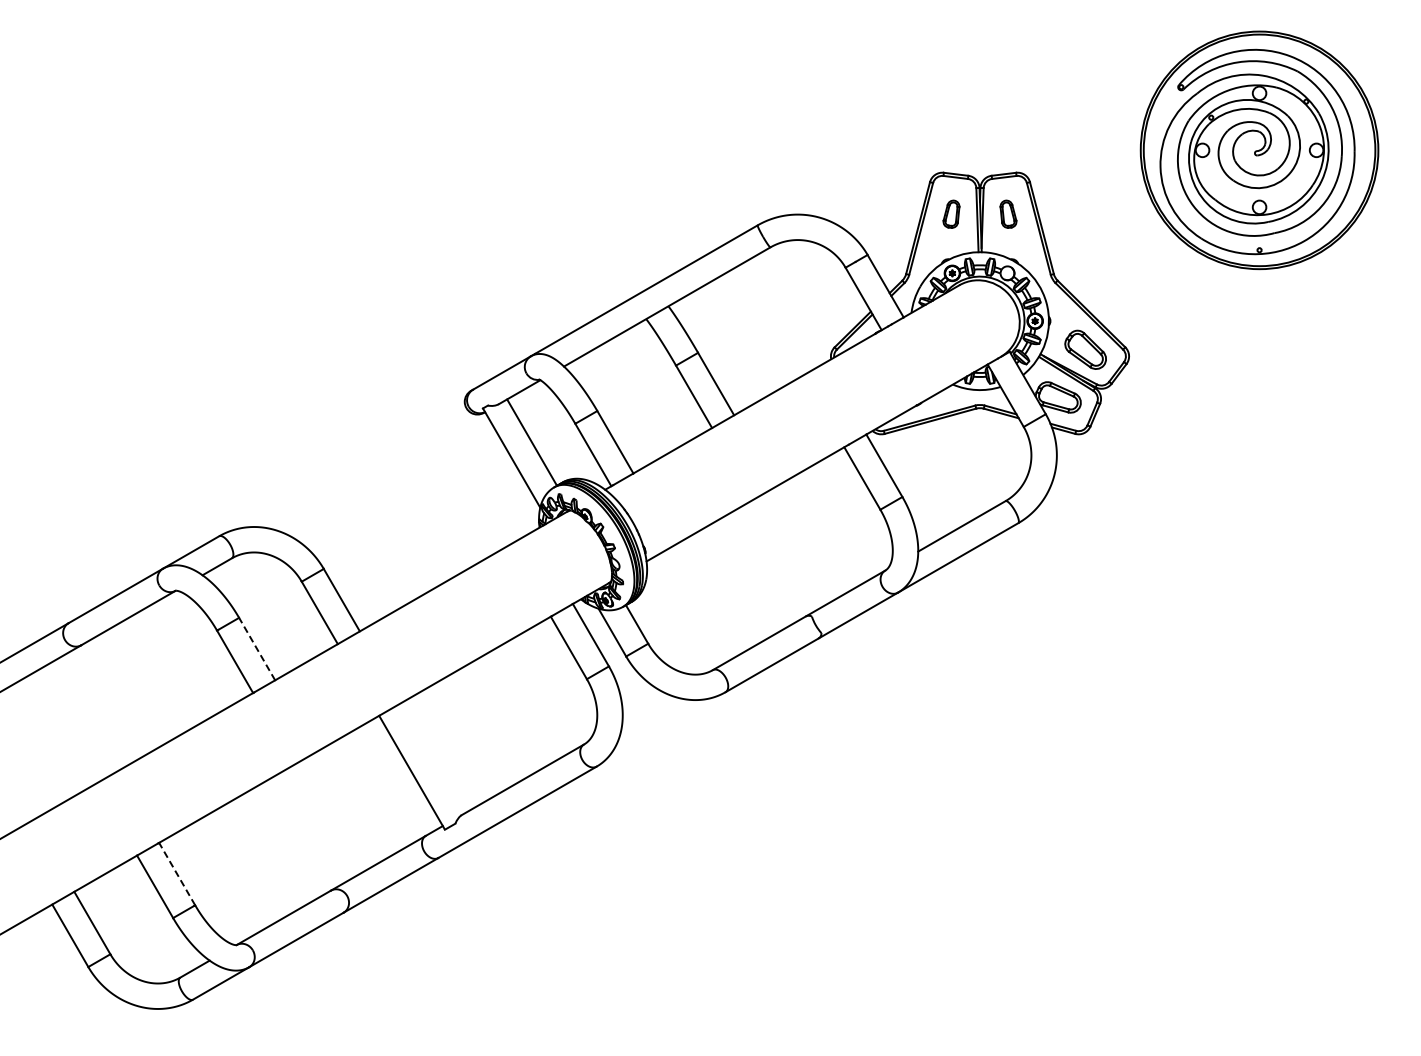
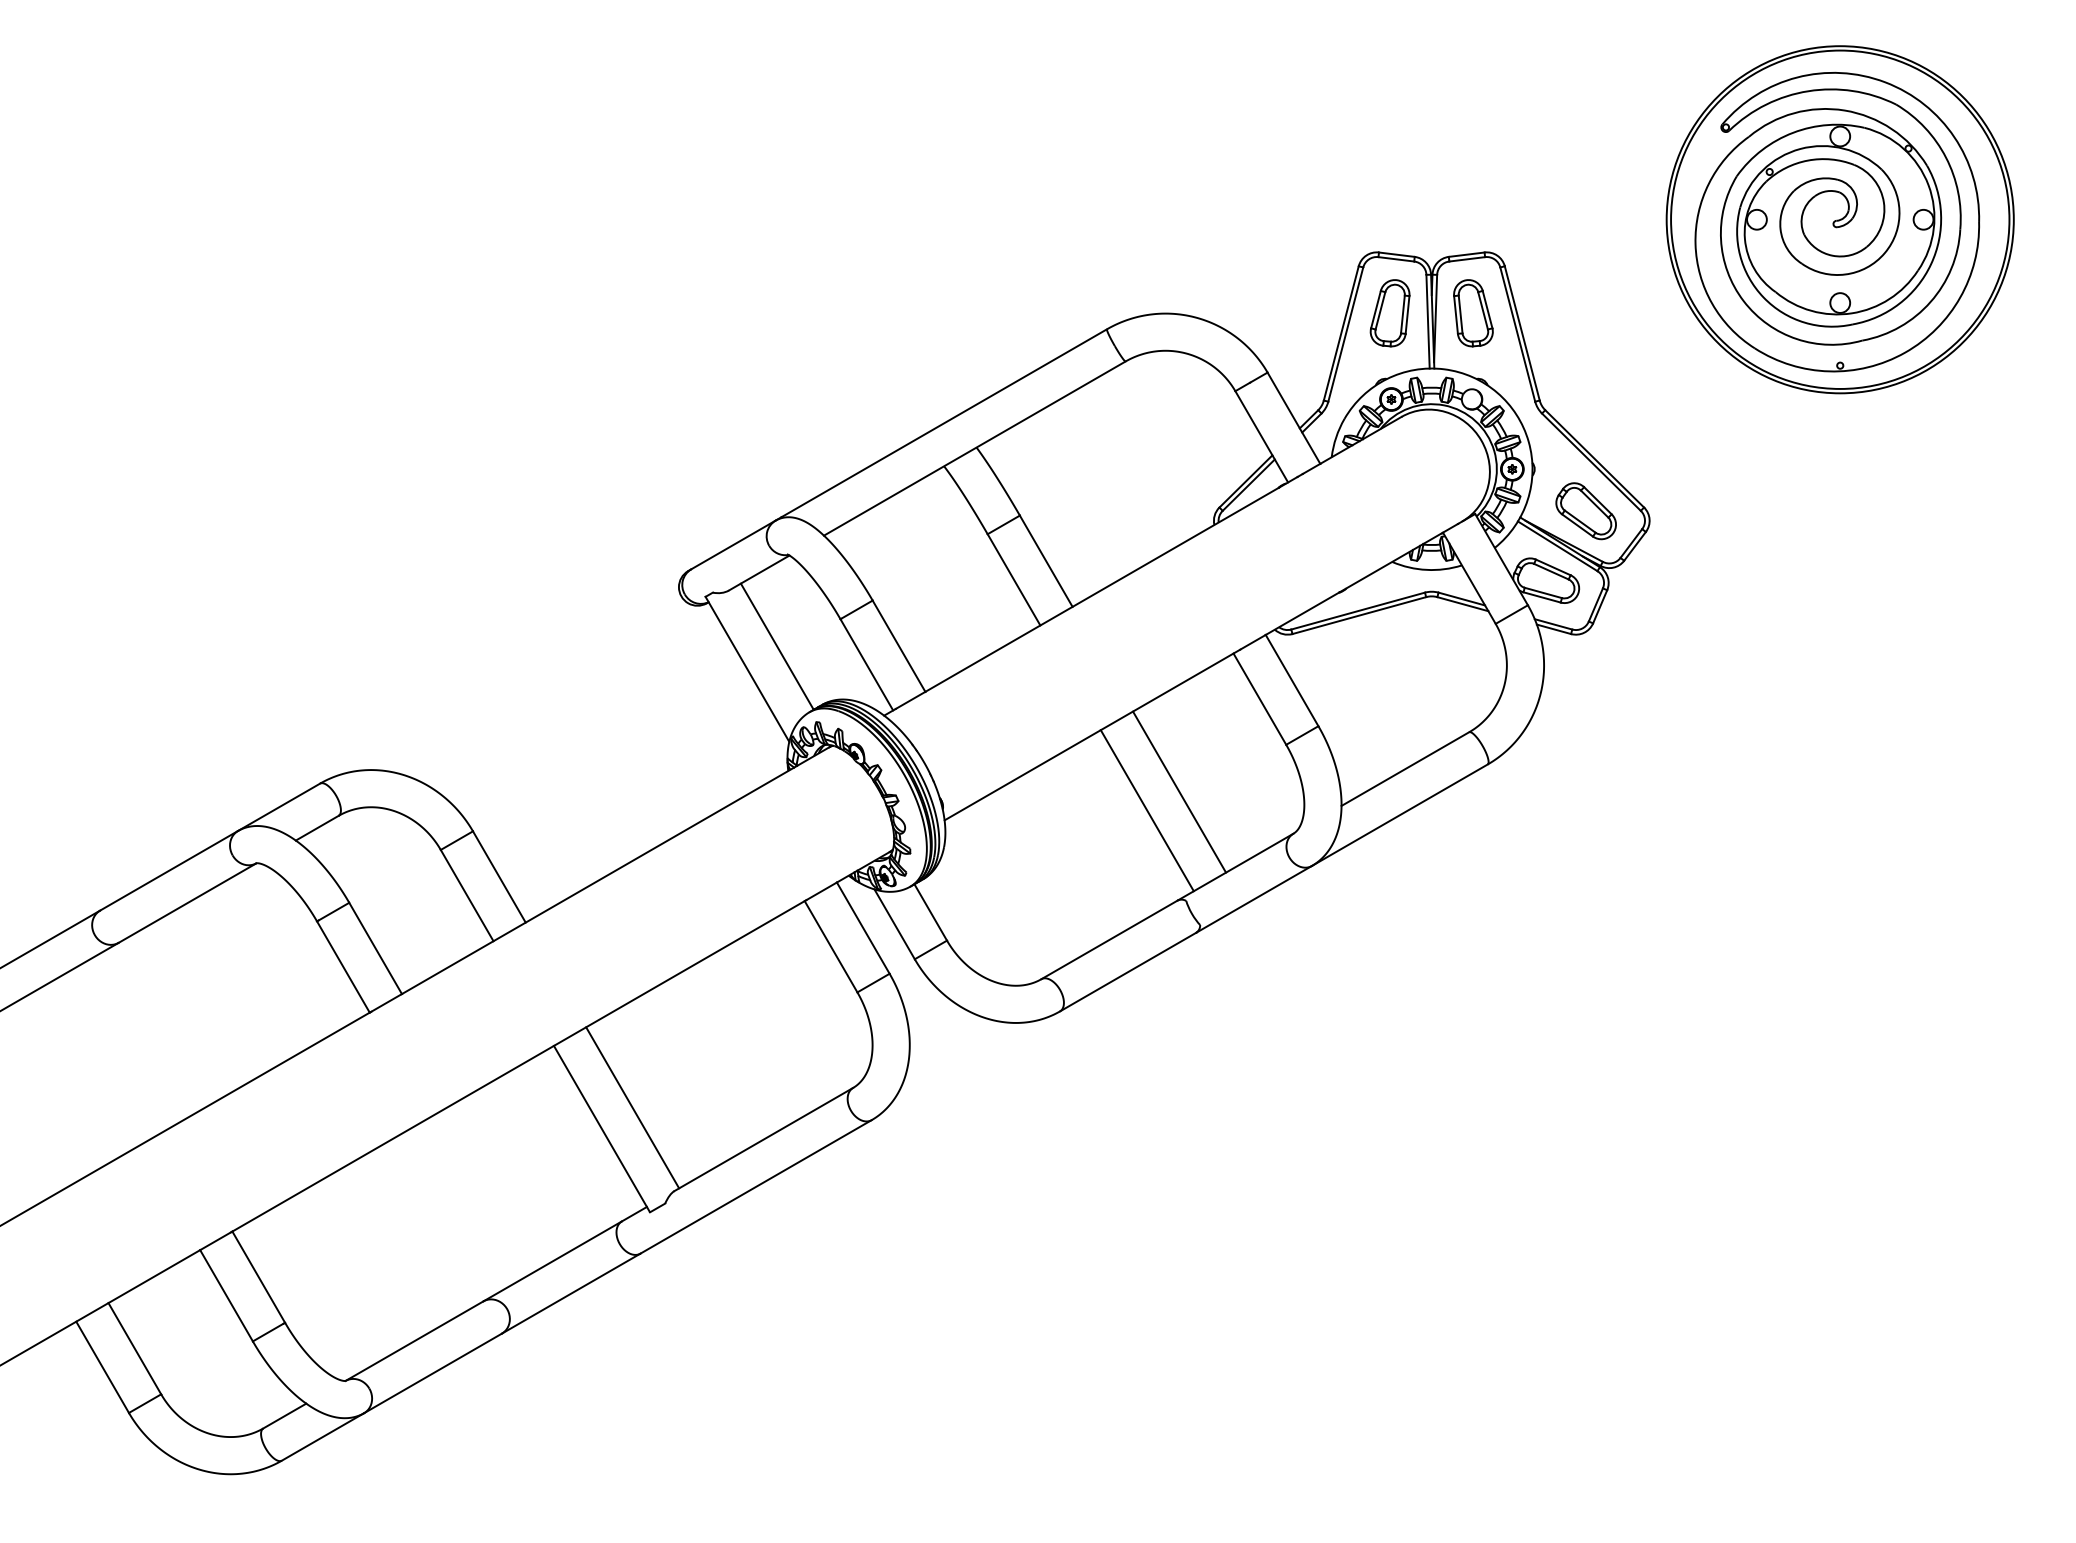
part: (951, 213) -> (1390, 311), size x1.67
part: (1008, 213) -> (1473, 311), size x1.67
line: (807, 541) -> (1179, 791), added
line: (785, 554) -> (1147, 810), added
line: (256, 648) -> (374, 947), dashed -> solid
line: (432, 758) -> (631, 1108), added
line: (176, 873) -> (257, 1276), dashed -> solid

